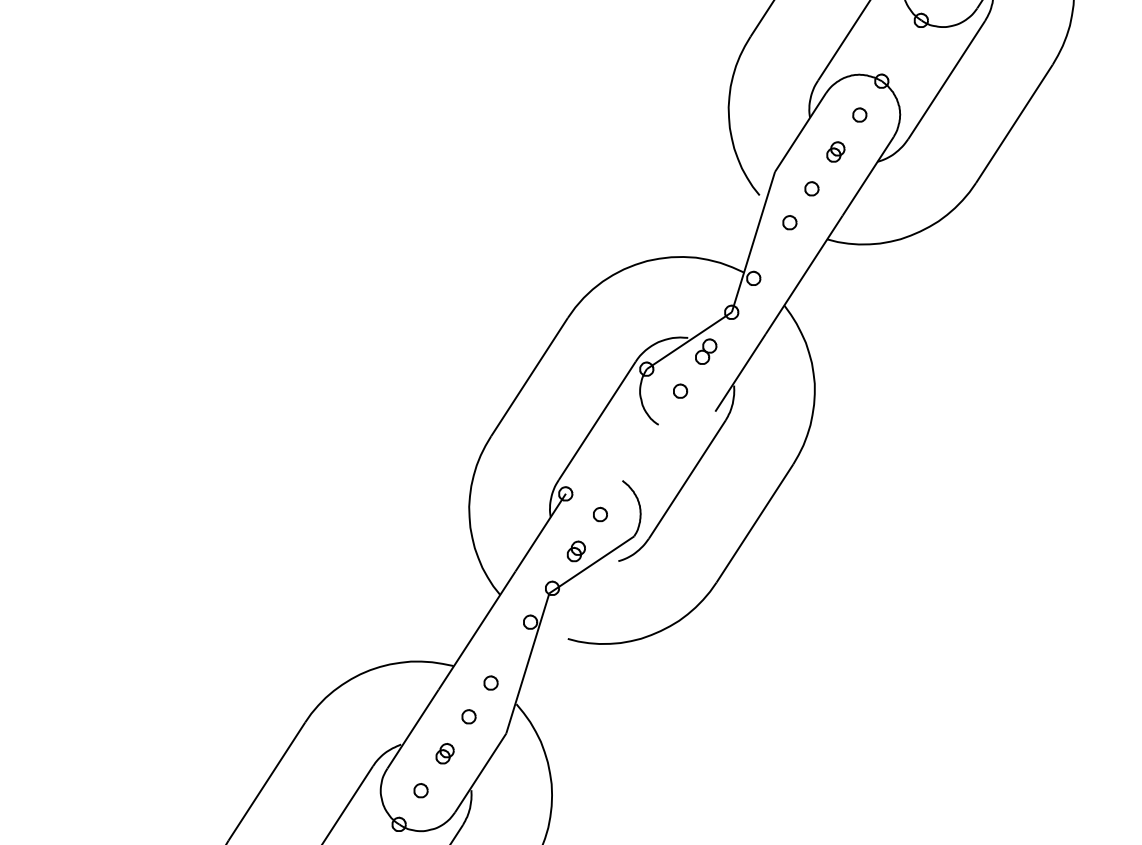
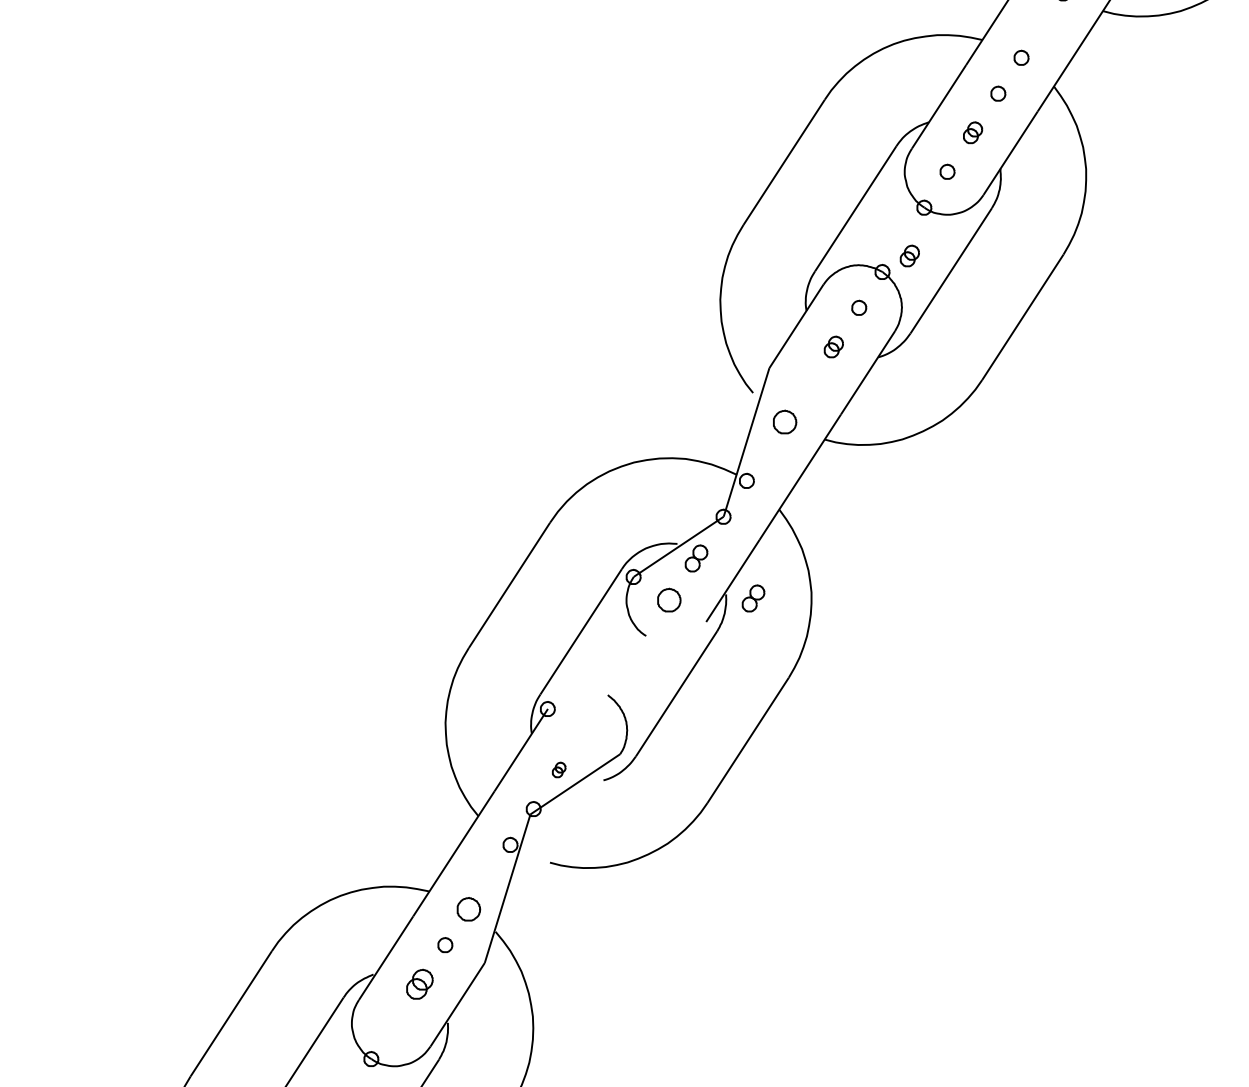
part: (907, 65) -> (909, 255), added
part: (811, 188) -> (808, 385), removed
part: (790, 222) -> (785, 421), size x1.6
part: (760, 389) -> (753, 598), added
part: (680, 391) -> (669, 600), size x1.6
part: (600, 514) -> (584, 730), removed
part: (576, 550) -> (559, 769), size x0.7
part: (490, 683) -> (468, 909), size x1.6
part: (445, 753) -> (420, 983), size x1.4
part: (420, 790) -> (394, 1023), removed

